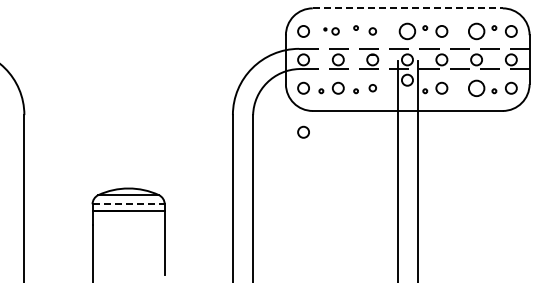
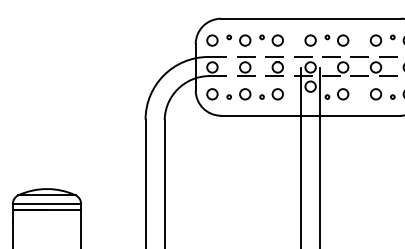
line: (408, 8) -> (311, 18), dashed -> solid
part: (331, 31) -> (238, 40), size x1.67
circle: (372, 31) -> (277, 40), size x1.67
circle: (407, 31) -> (310, 40), size x0.71
circle: (476, 31) -> (375, 40), size x0.71
circle: (372, 87) -> (277, 93), size x1.67
circle: (476, 87) -> (375, 93), size x0.71
circle: (303, 131) -> (212, 135), removed
line: (129, 204) -> (47, 204), dashed -> solid

